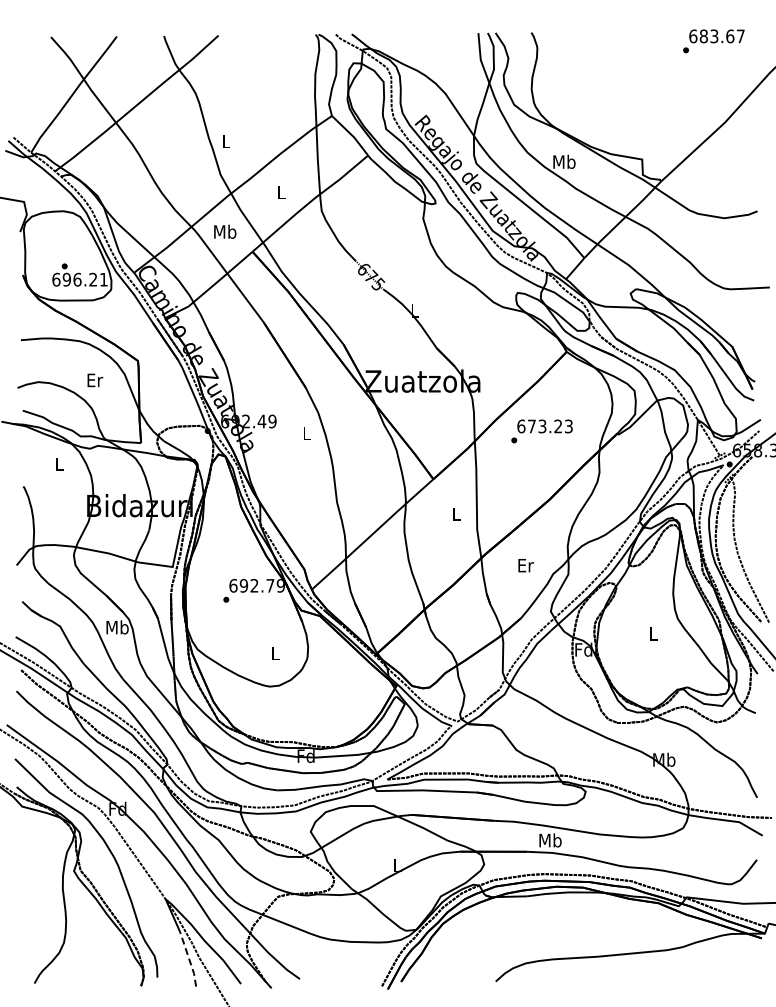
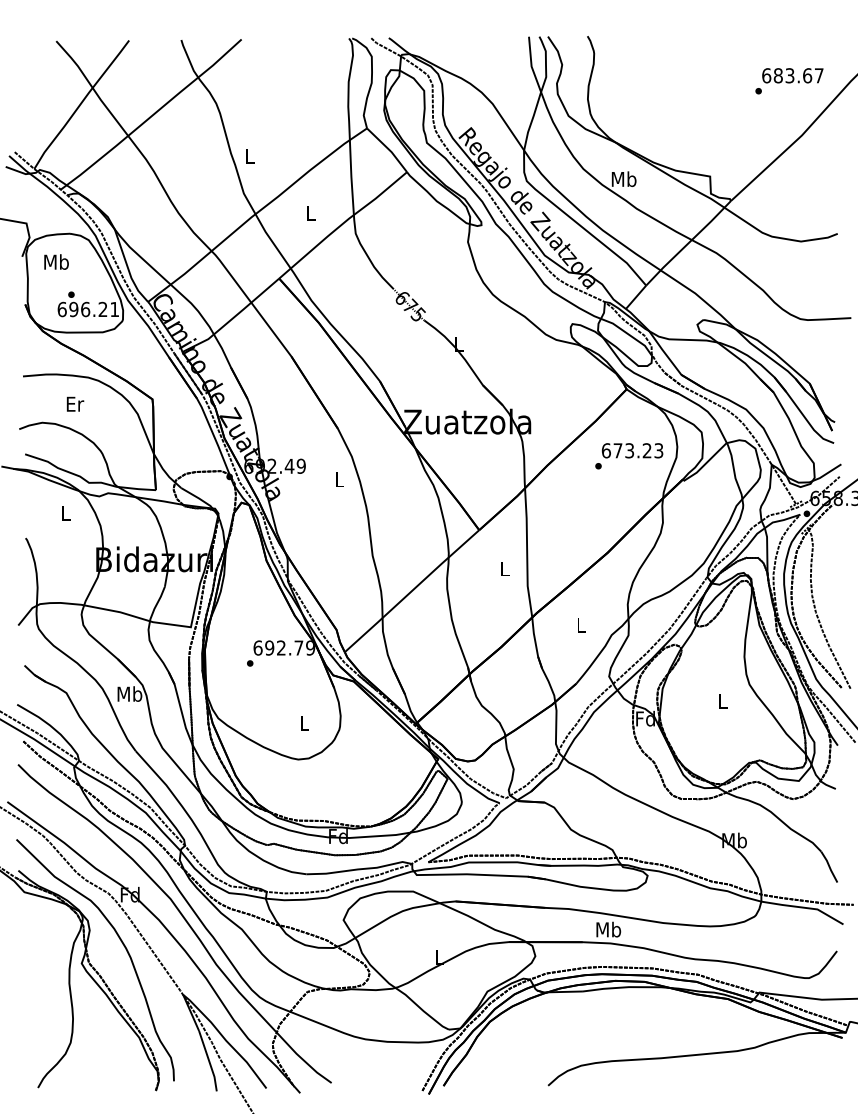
text: (713, 41) -> (789, 81), moved
text: (225, 231) -> (56, 261), moved
text: (95, 380) -> (75, 404), moved
text: (541, 431) -> (628, 456), moved
text: (525, 565) -> (581, 625), Er -> L
line: (189, 959) -> (209, 1061), dashed -> solid

